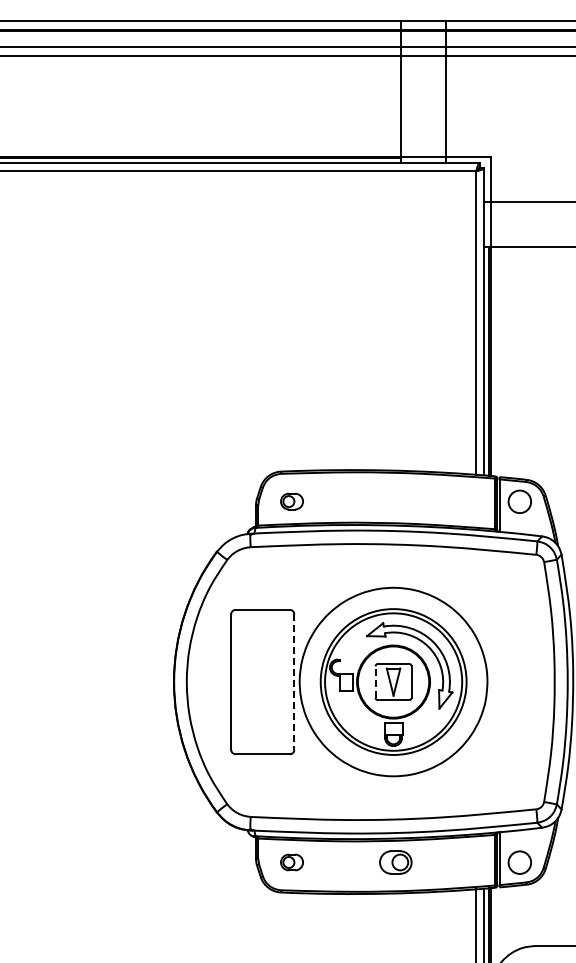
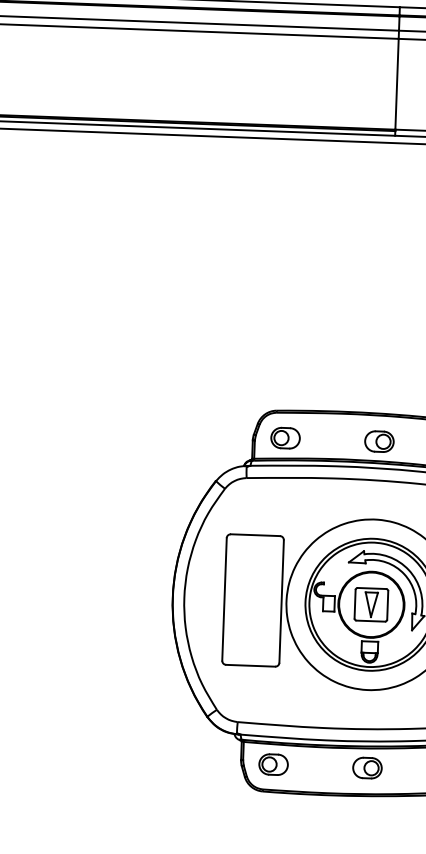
part: (291, 501) -> (285, 438), size x1.43
part: (395, 501) -> (379, 441), added
line: (294, 682) -> (281, 601), dashed -> solid
line: (375, 682) -> (355, 604), dashed -> solid
part: (291, 862) -> (273, 764), size x1.43

